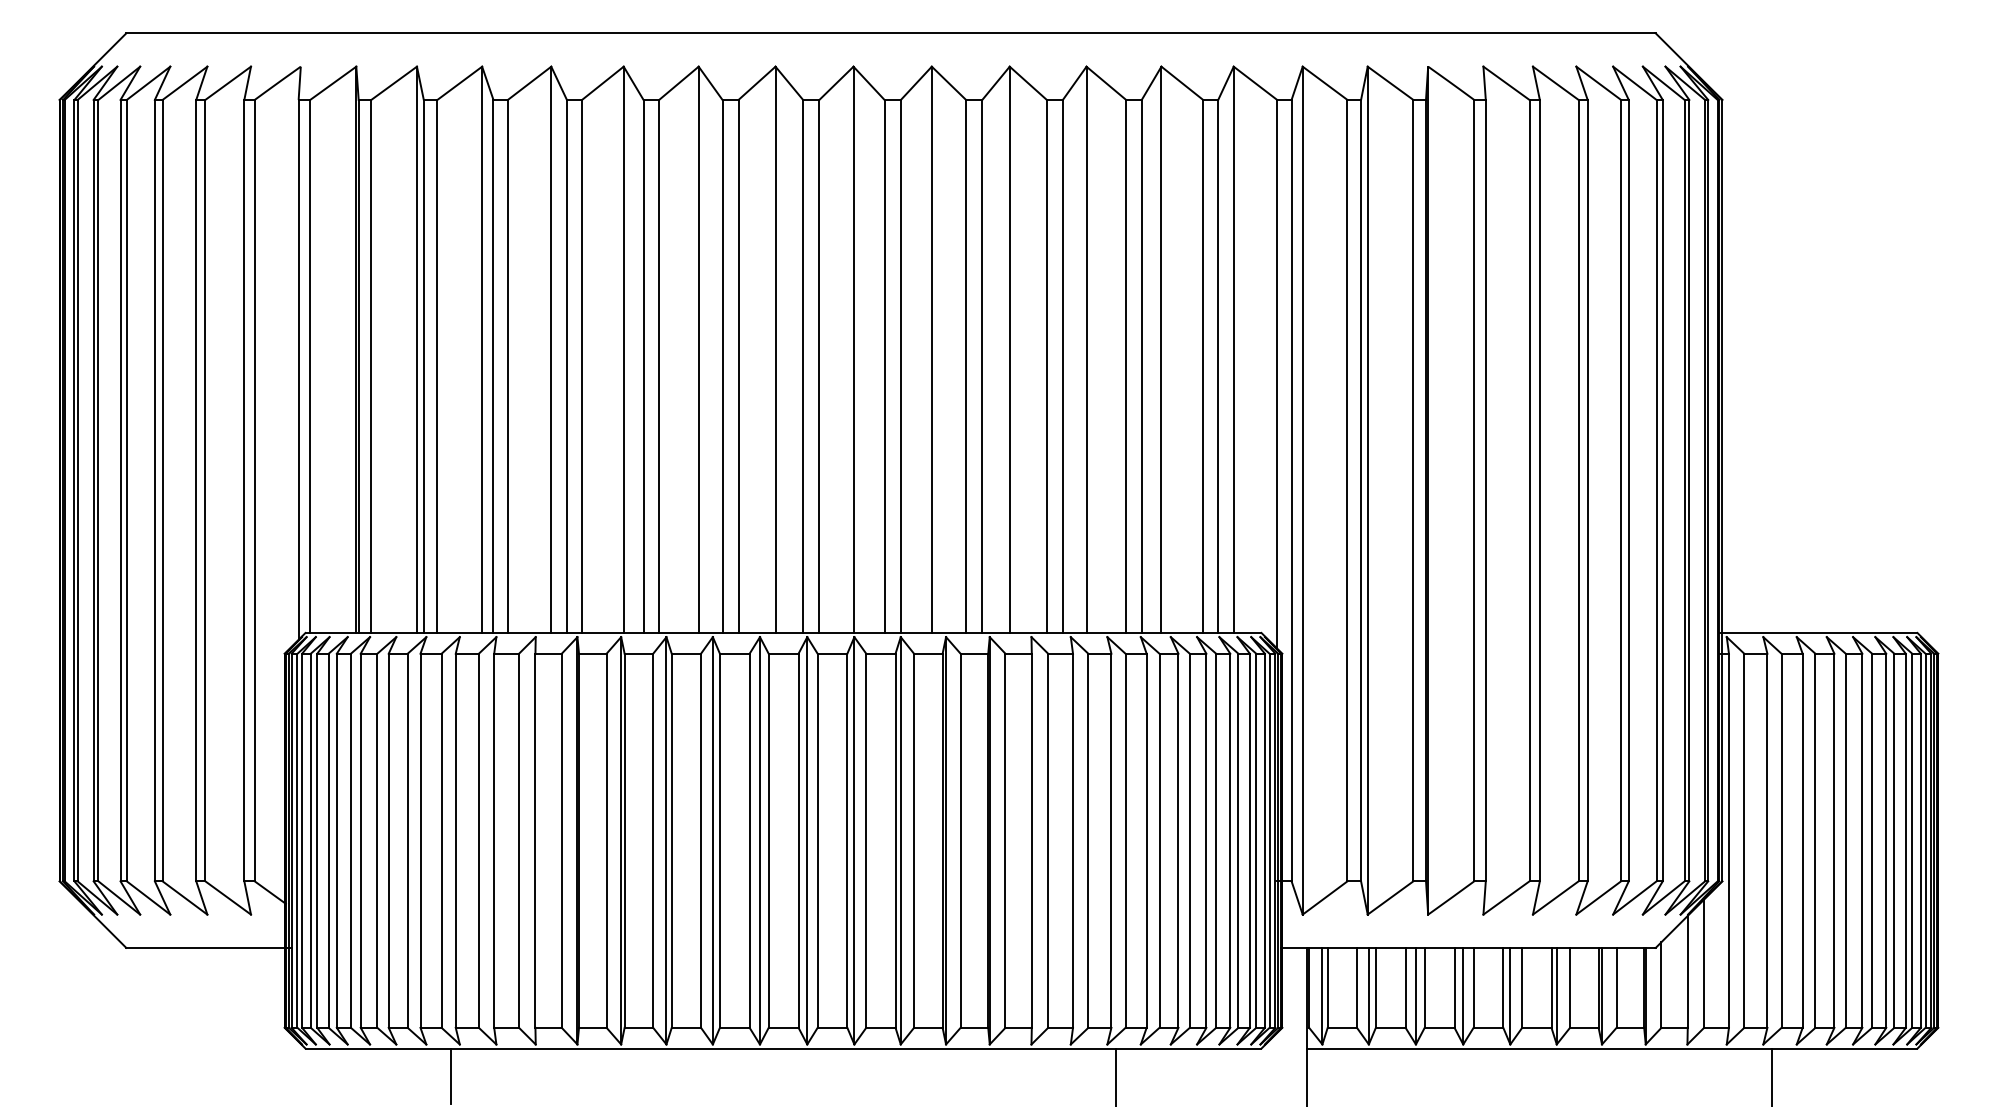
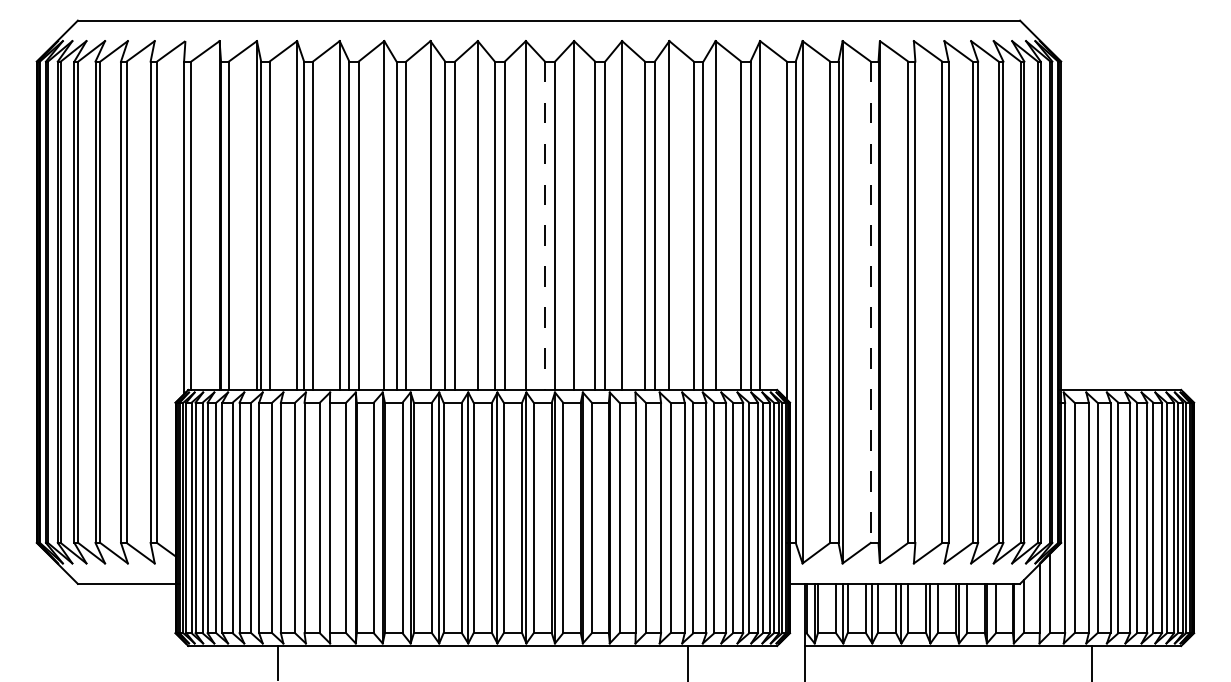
line: (885, 367) -> (545, 226), solid -> dashed
line: (1412, 490) -> (870, 302), solid -> dashed

